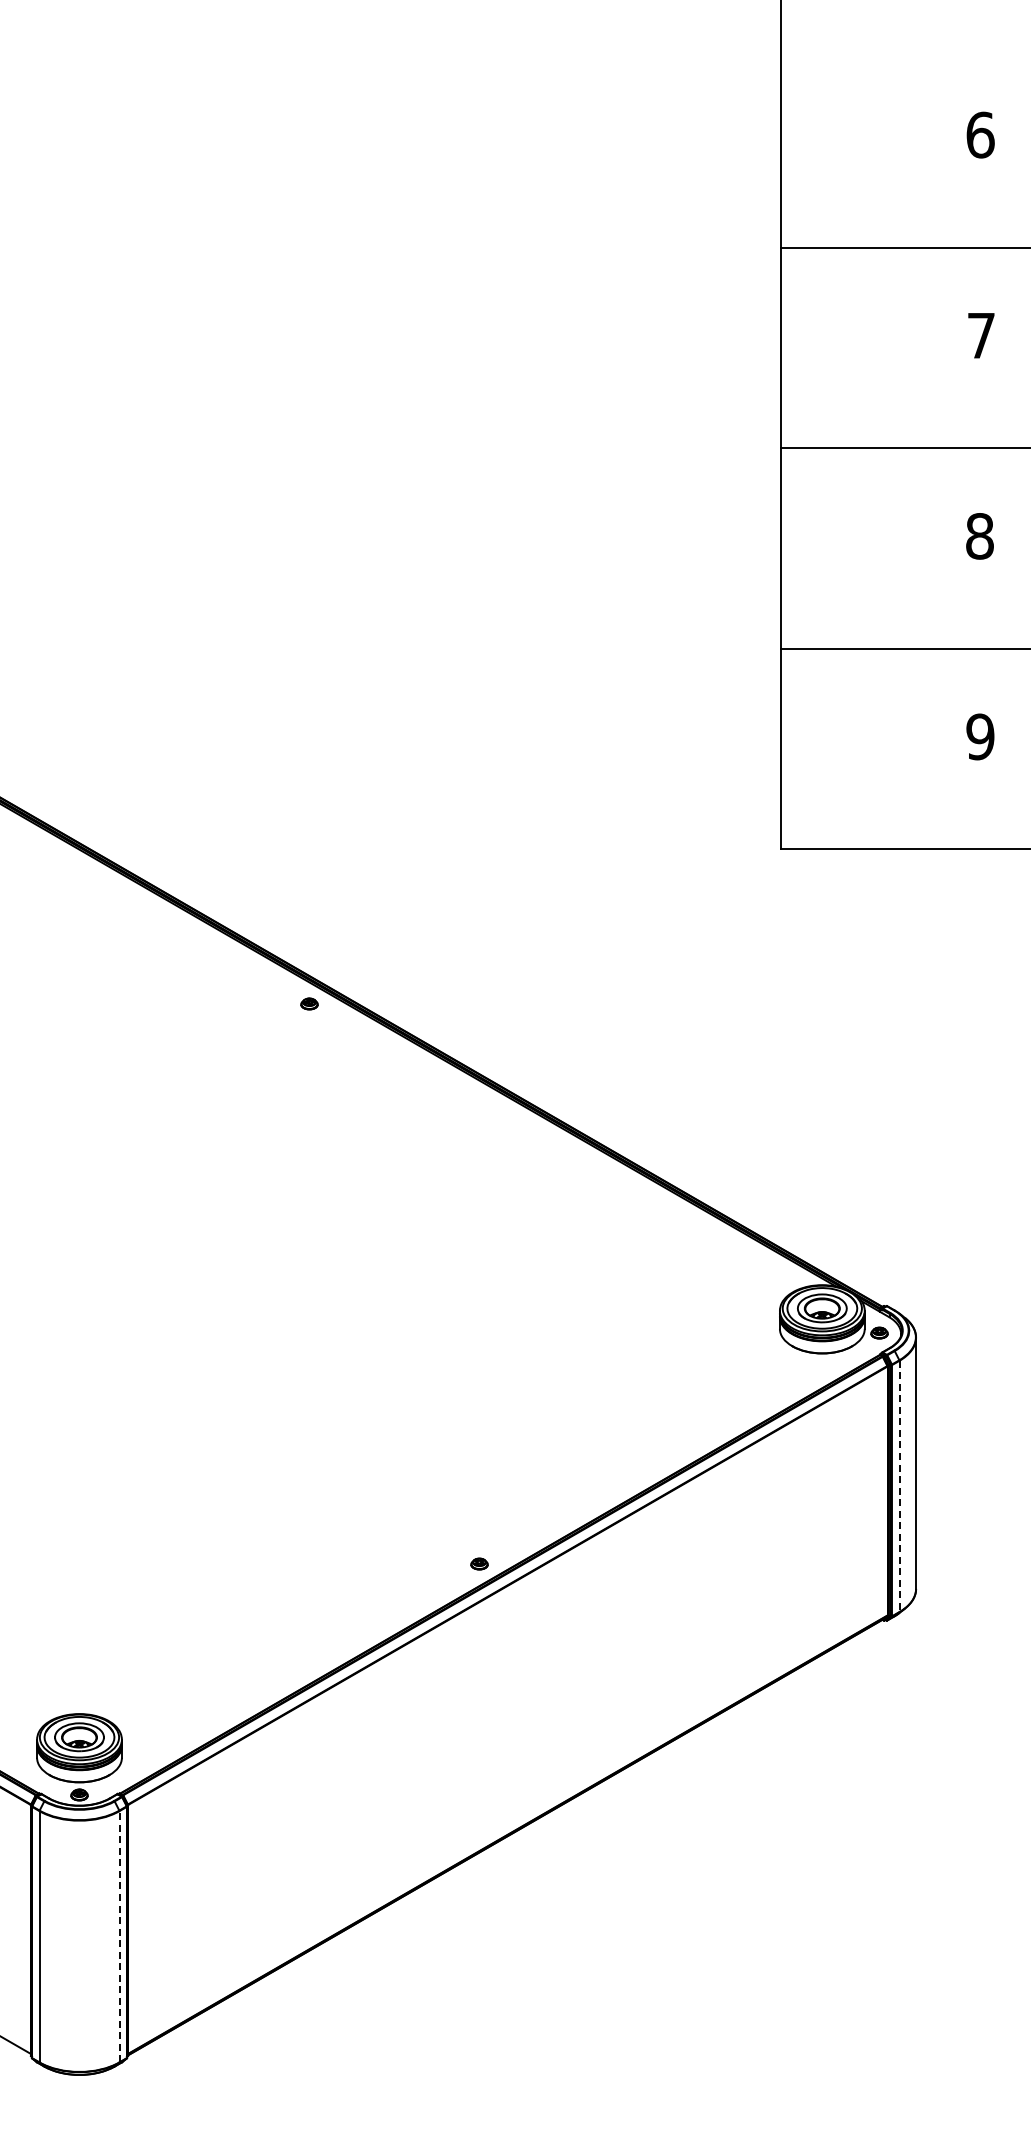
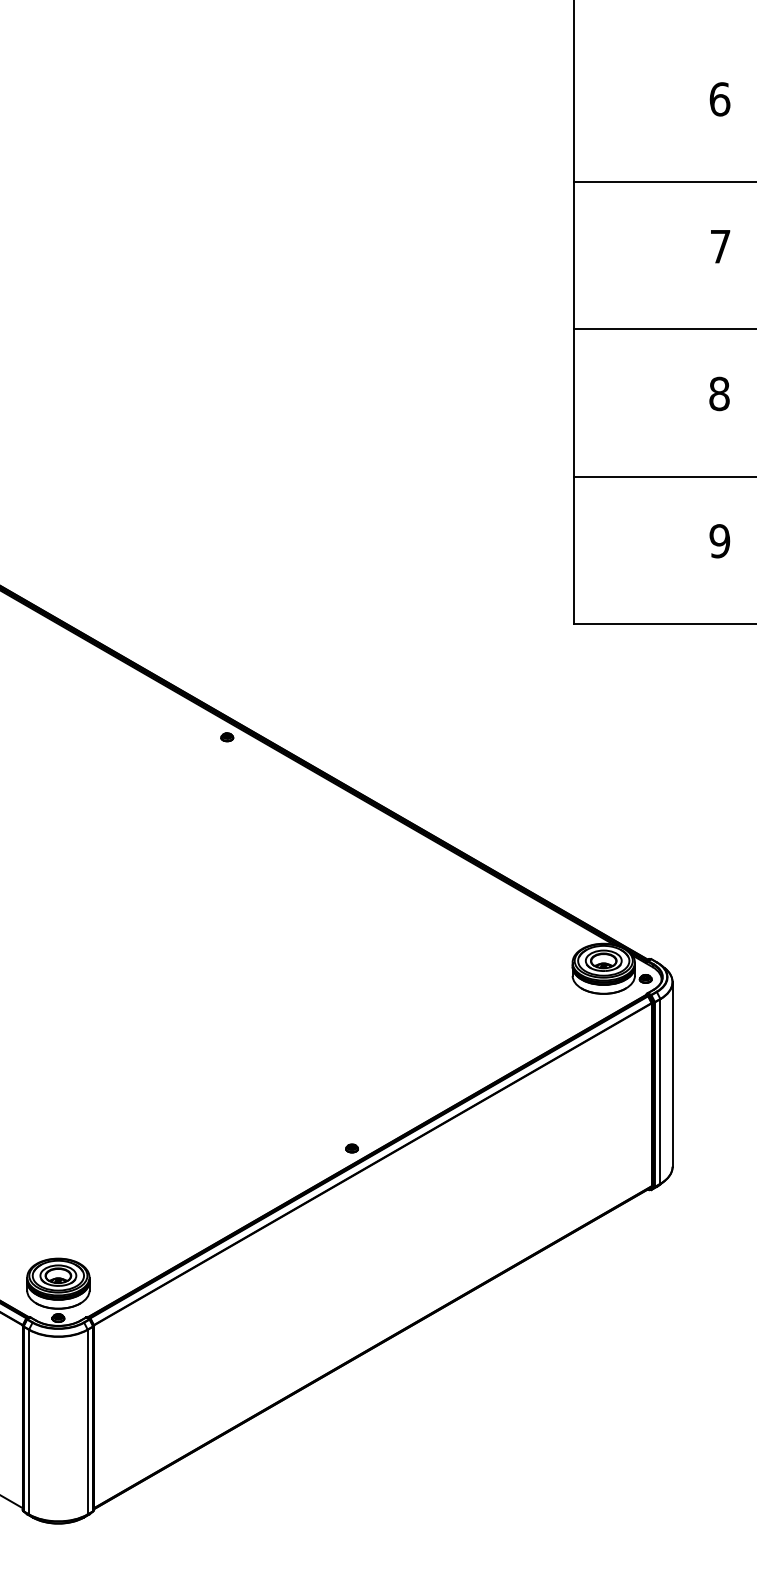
line: (899, 1486) -> (660, 1091), dashed -> solid
line: (119, 1936) -> (87, 1421), dashed -> solid

